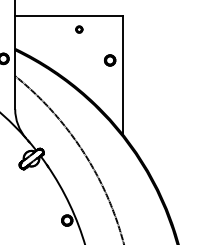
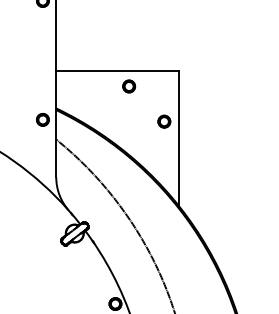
part: (79, 29) -> (129, 86), size x1.67

